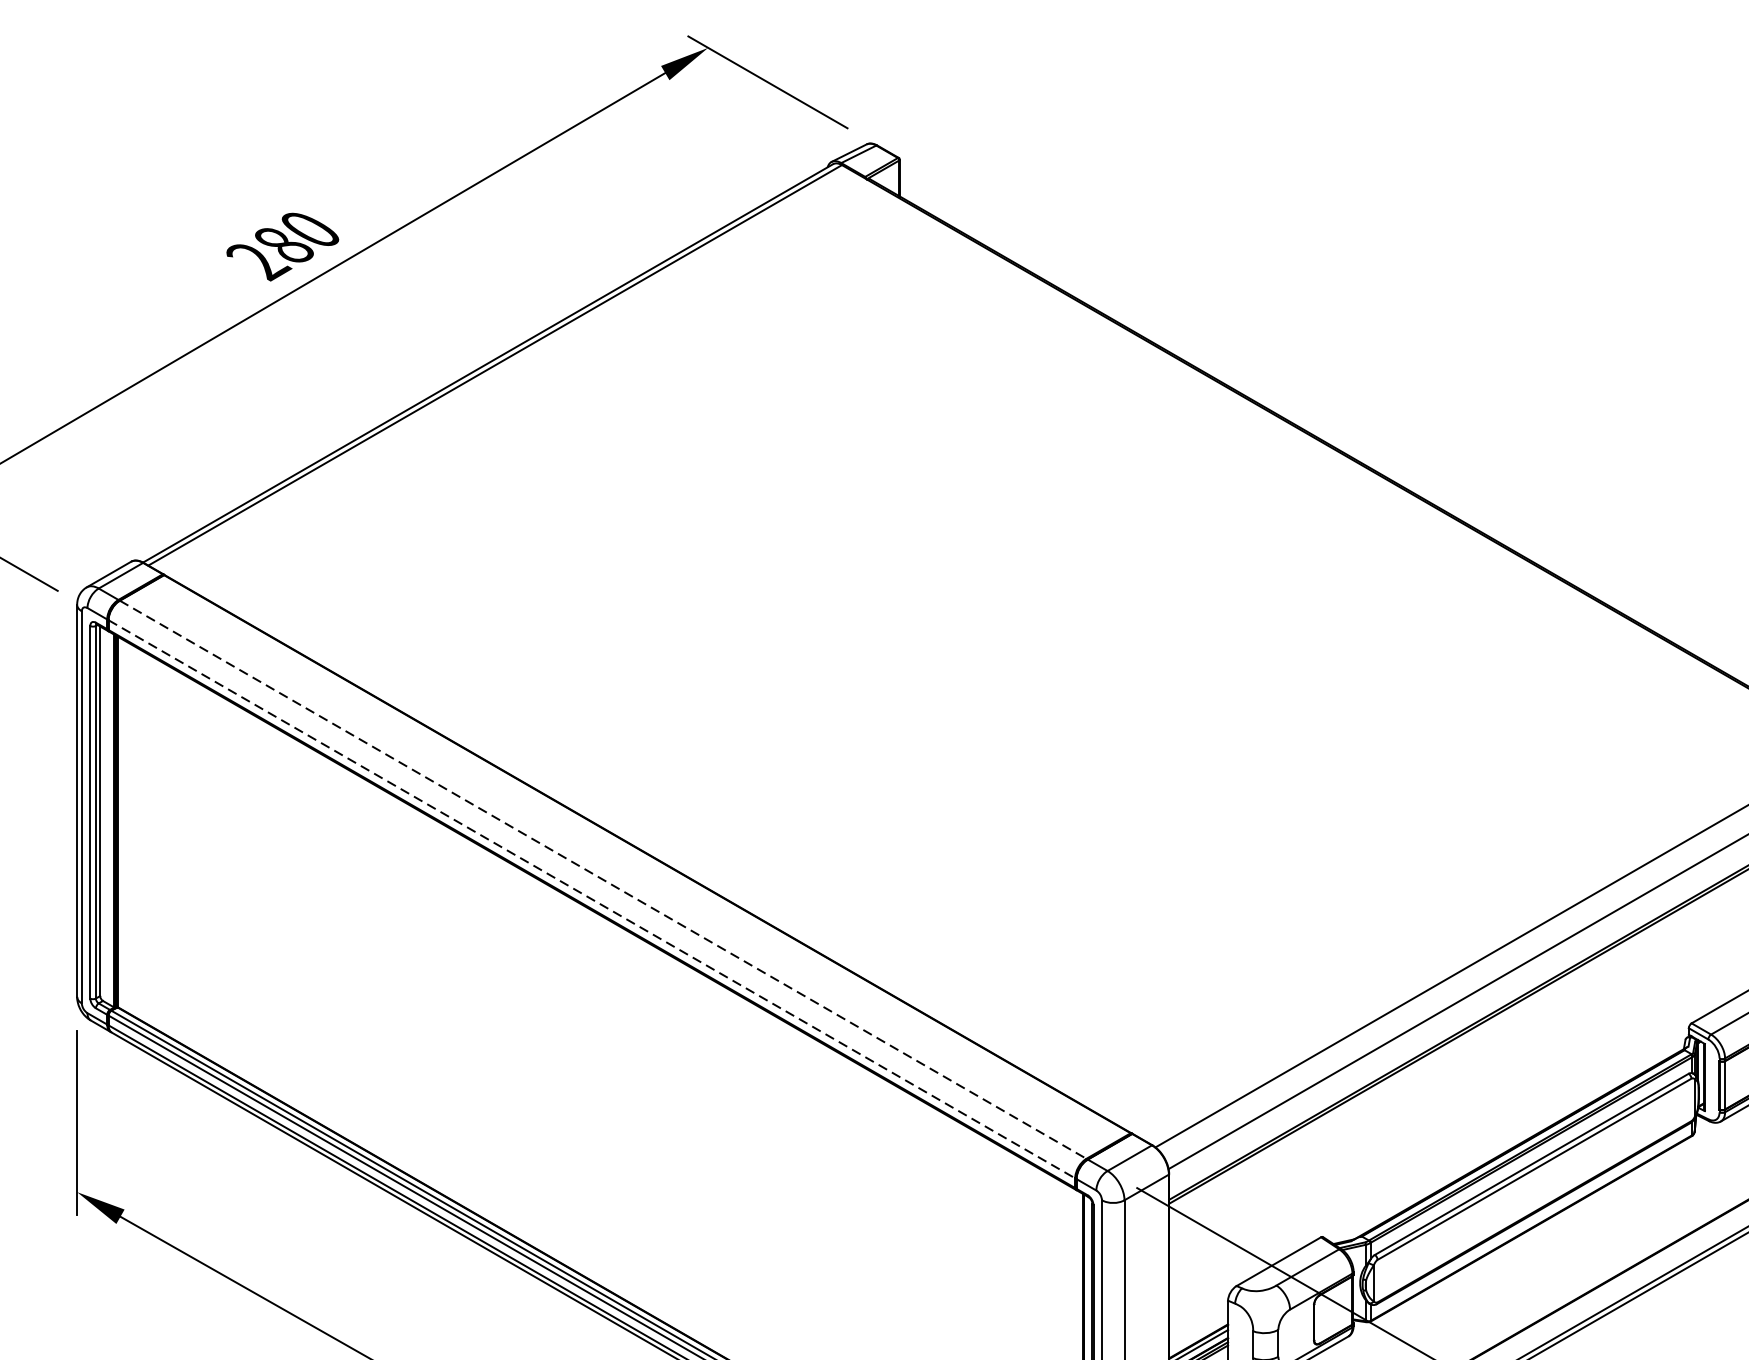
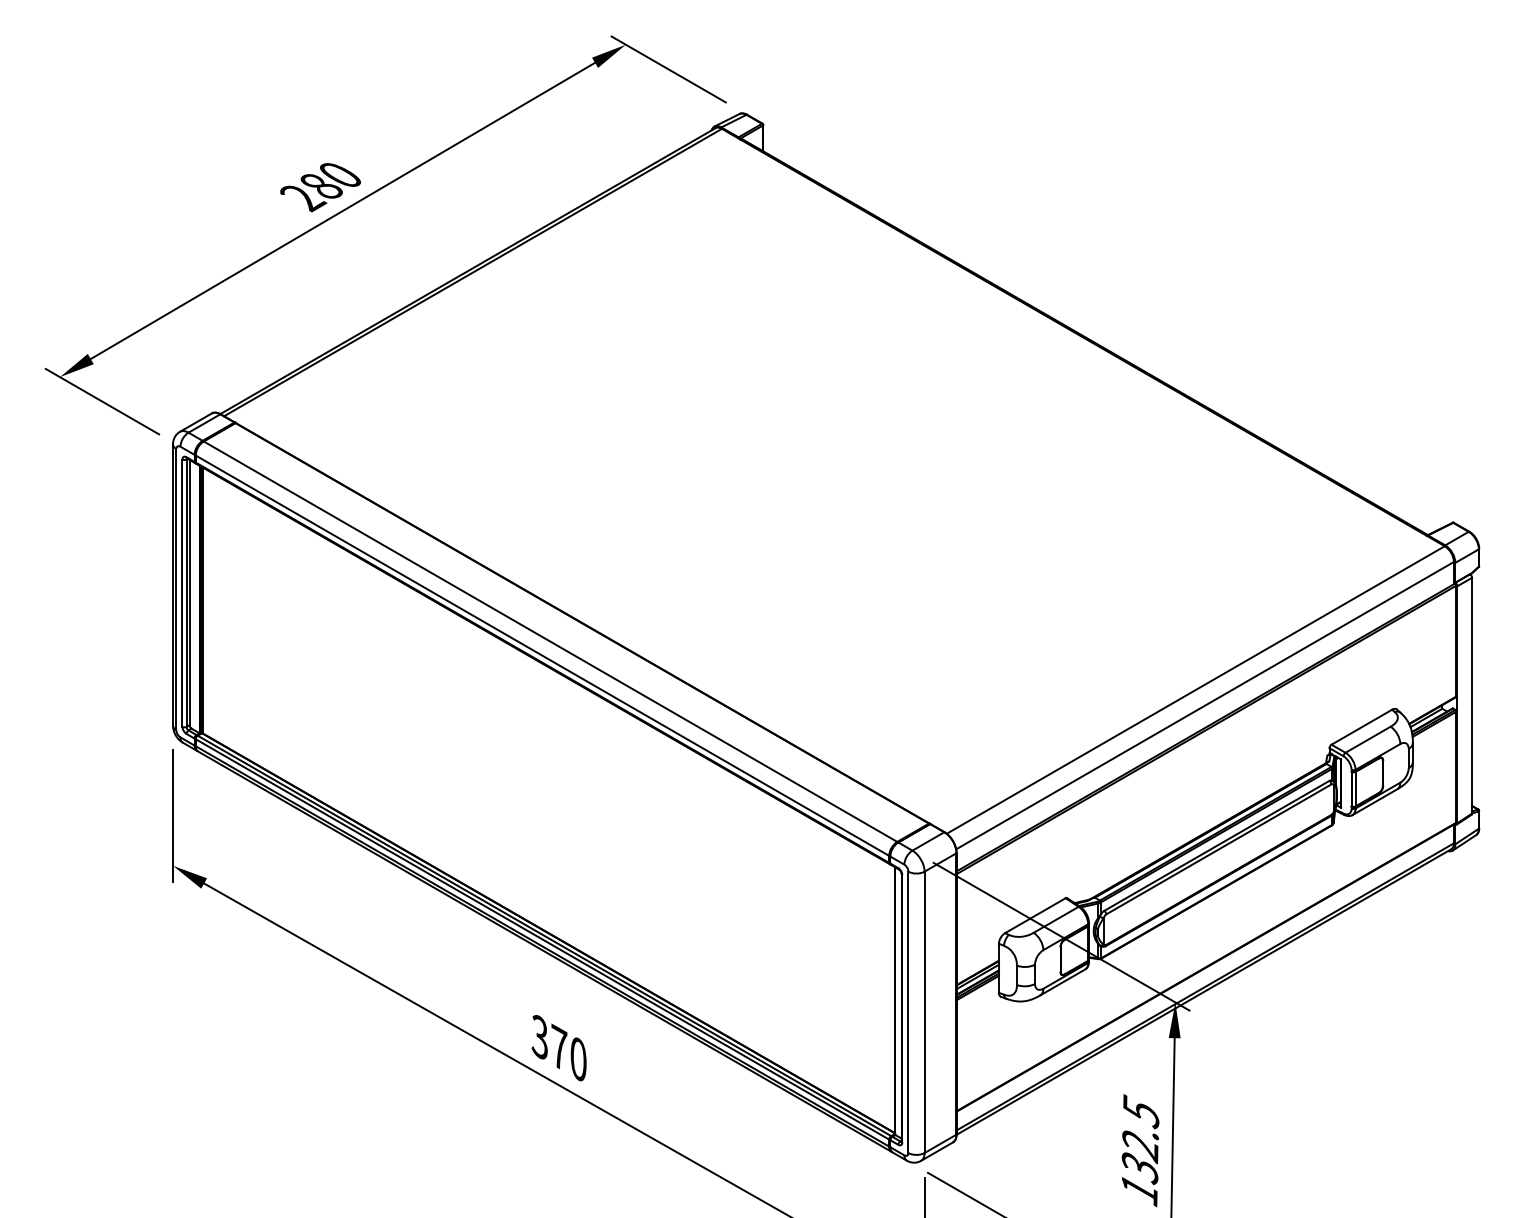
line: (603, 879) -> (550, 641), dashed -> solid
line: (592, 899) -> (542, 655), dashed -> solid

